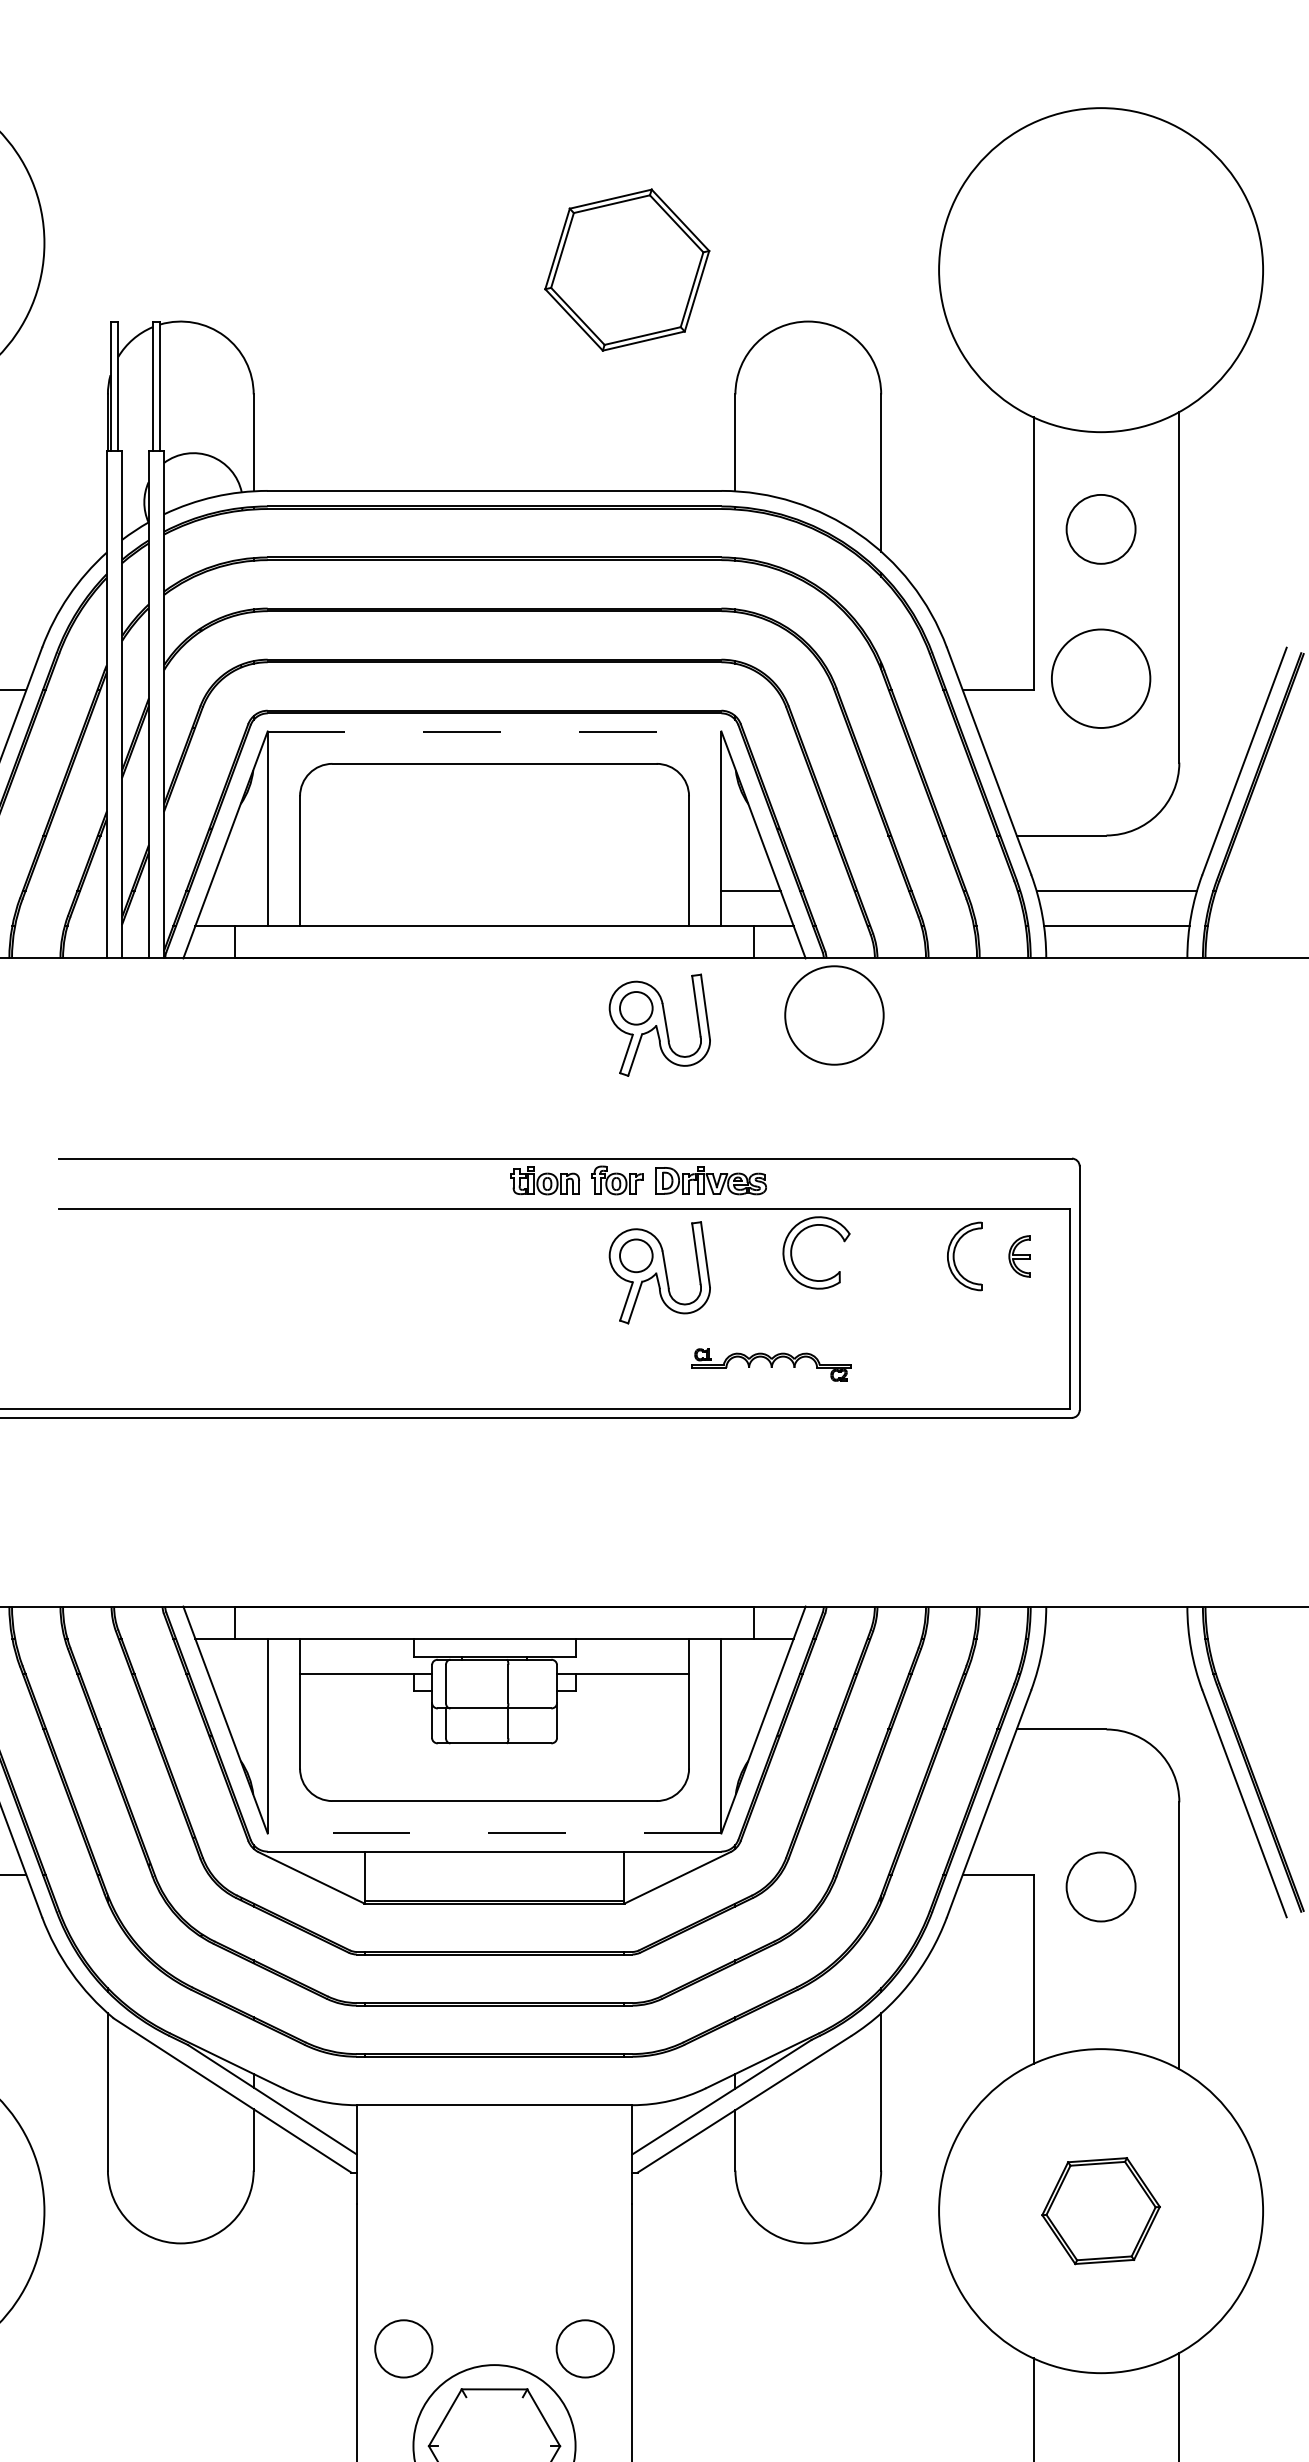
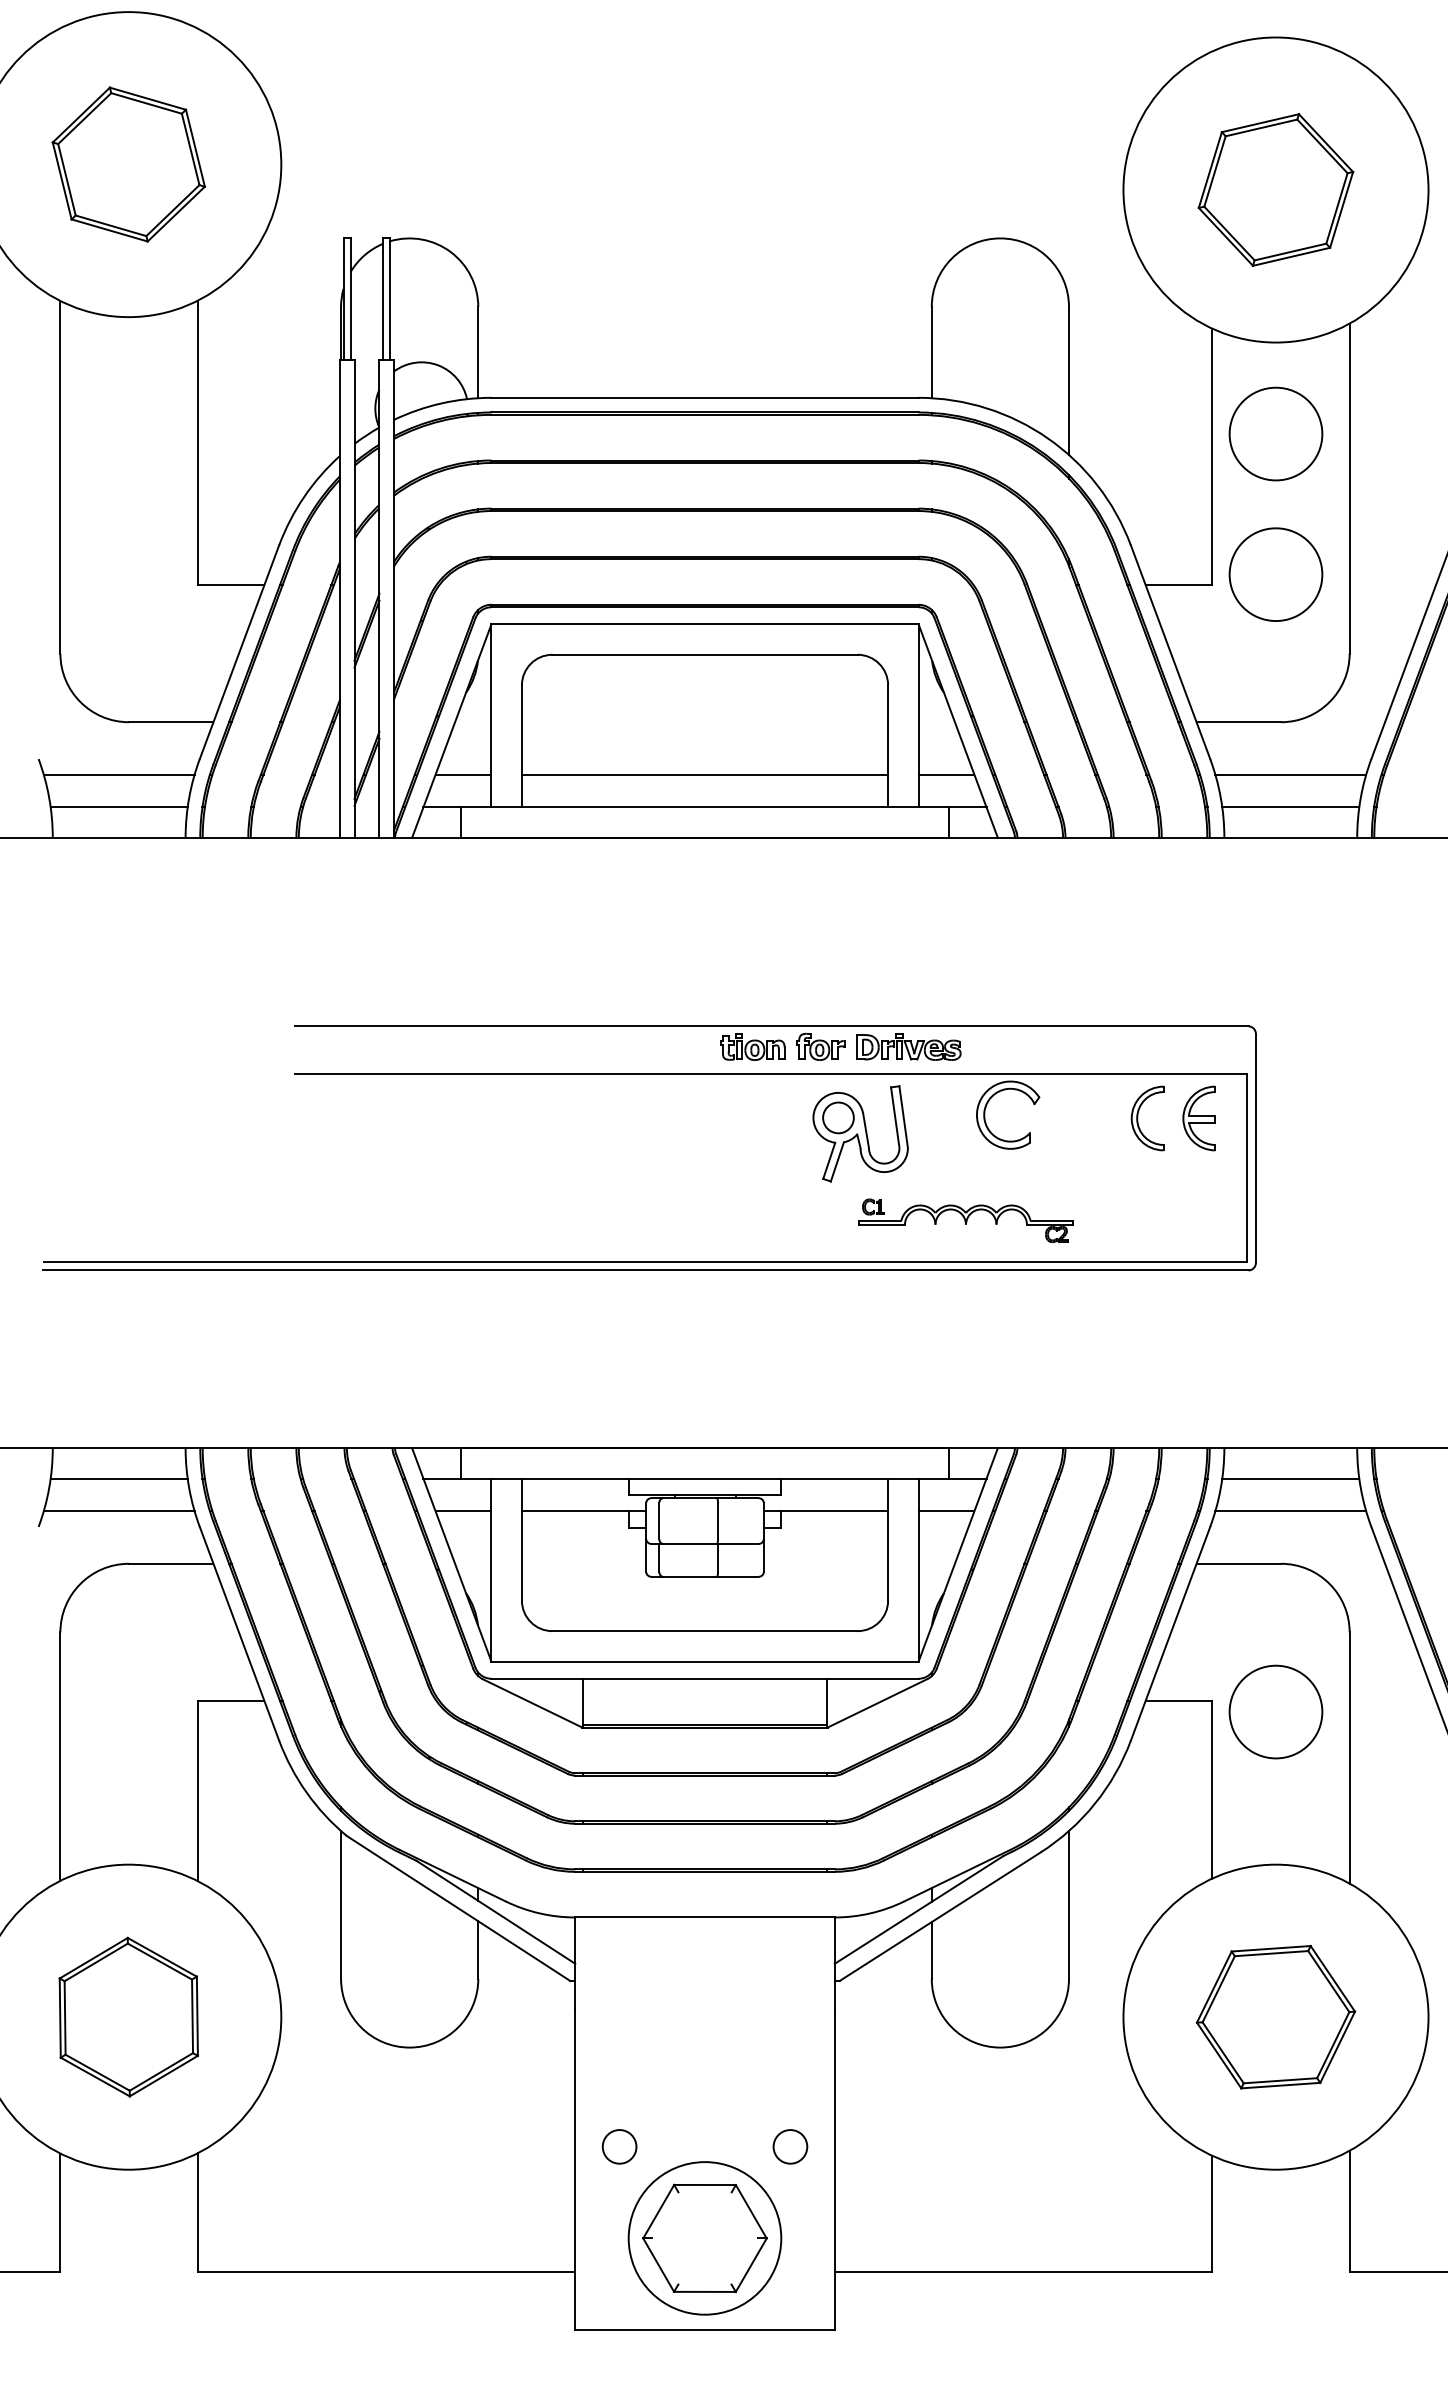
part: (626, 269) -> (1275, 189), moved
circle: (1100, 528) -> (1275, 433), size x1.43
line: (495, 731) -> (705, 624), dashed -> solid
line: (237, 891) -> (463, 774), added
line: (493, 891) -> (704, 774), added
circle: (833, 1015) -> (1024, 891), removed
part: (659, 1024) -> (860, 900), removed
part: (1018, 1256) -> (1198, 1118), size x1.67
part: (771, 1364) -> (965, 1220), size x1.43
line: (1116, 1638) -> (1290, 1478), added
line: (237, 1673) -> (463, 1511), added
line: (751, 1673) -> (946, 1511), added
line: (1116, 1673) -> (1290, 1511), added
line: (495, 1833) -> (705, 1661), dashed -> solid
circle: (1100, 1886) -> (1275, 1711), size x1.43
part: (1100, 2210) -> (1275, 2016), size x1.43
circle: (403, 2348) -> (619, 2146), size x0.62
circle: (585, 2348) -> (790, 2146), size x0.62

